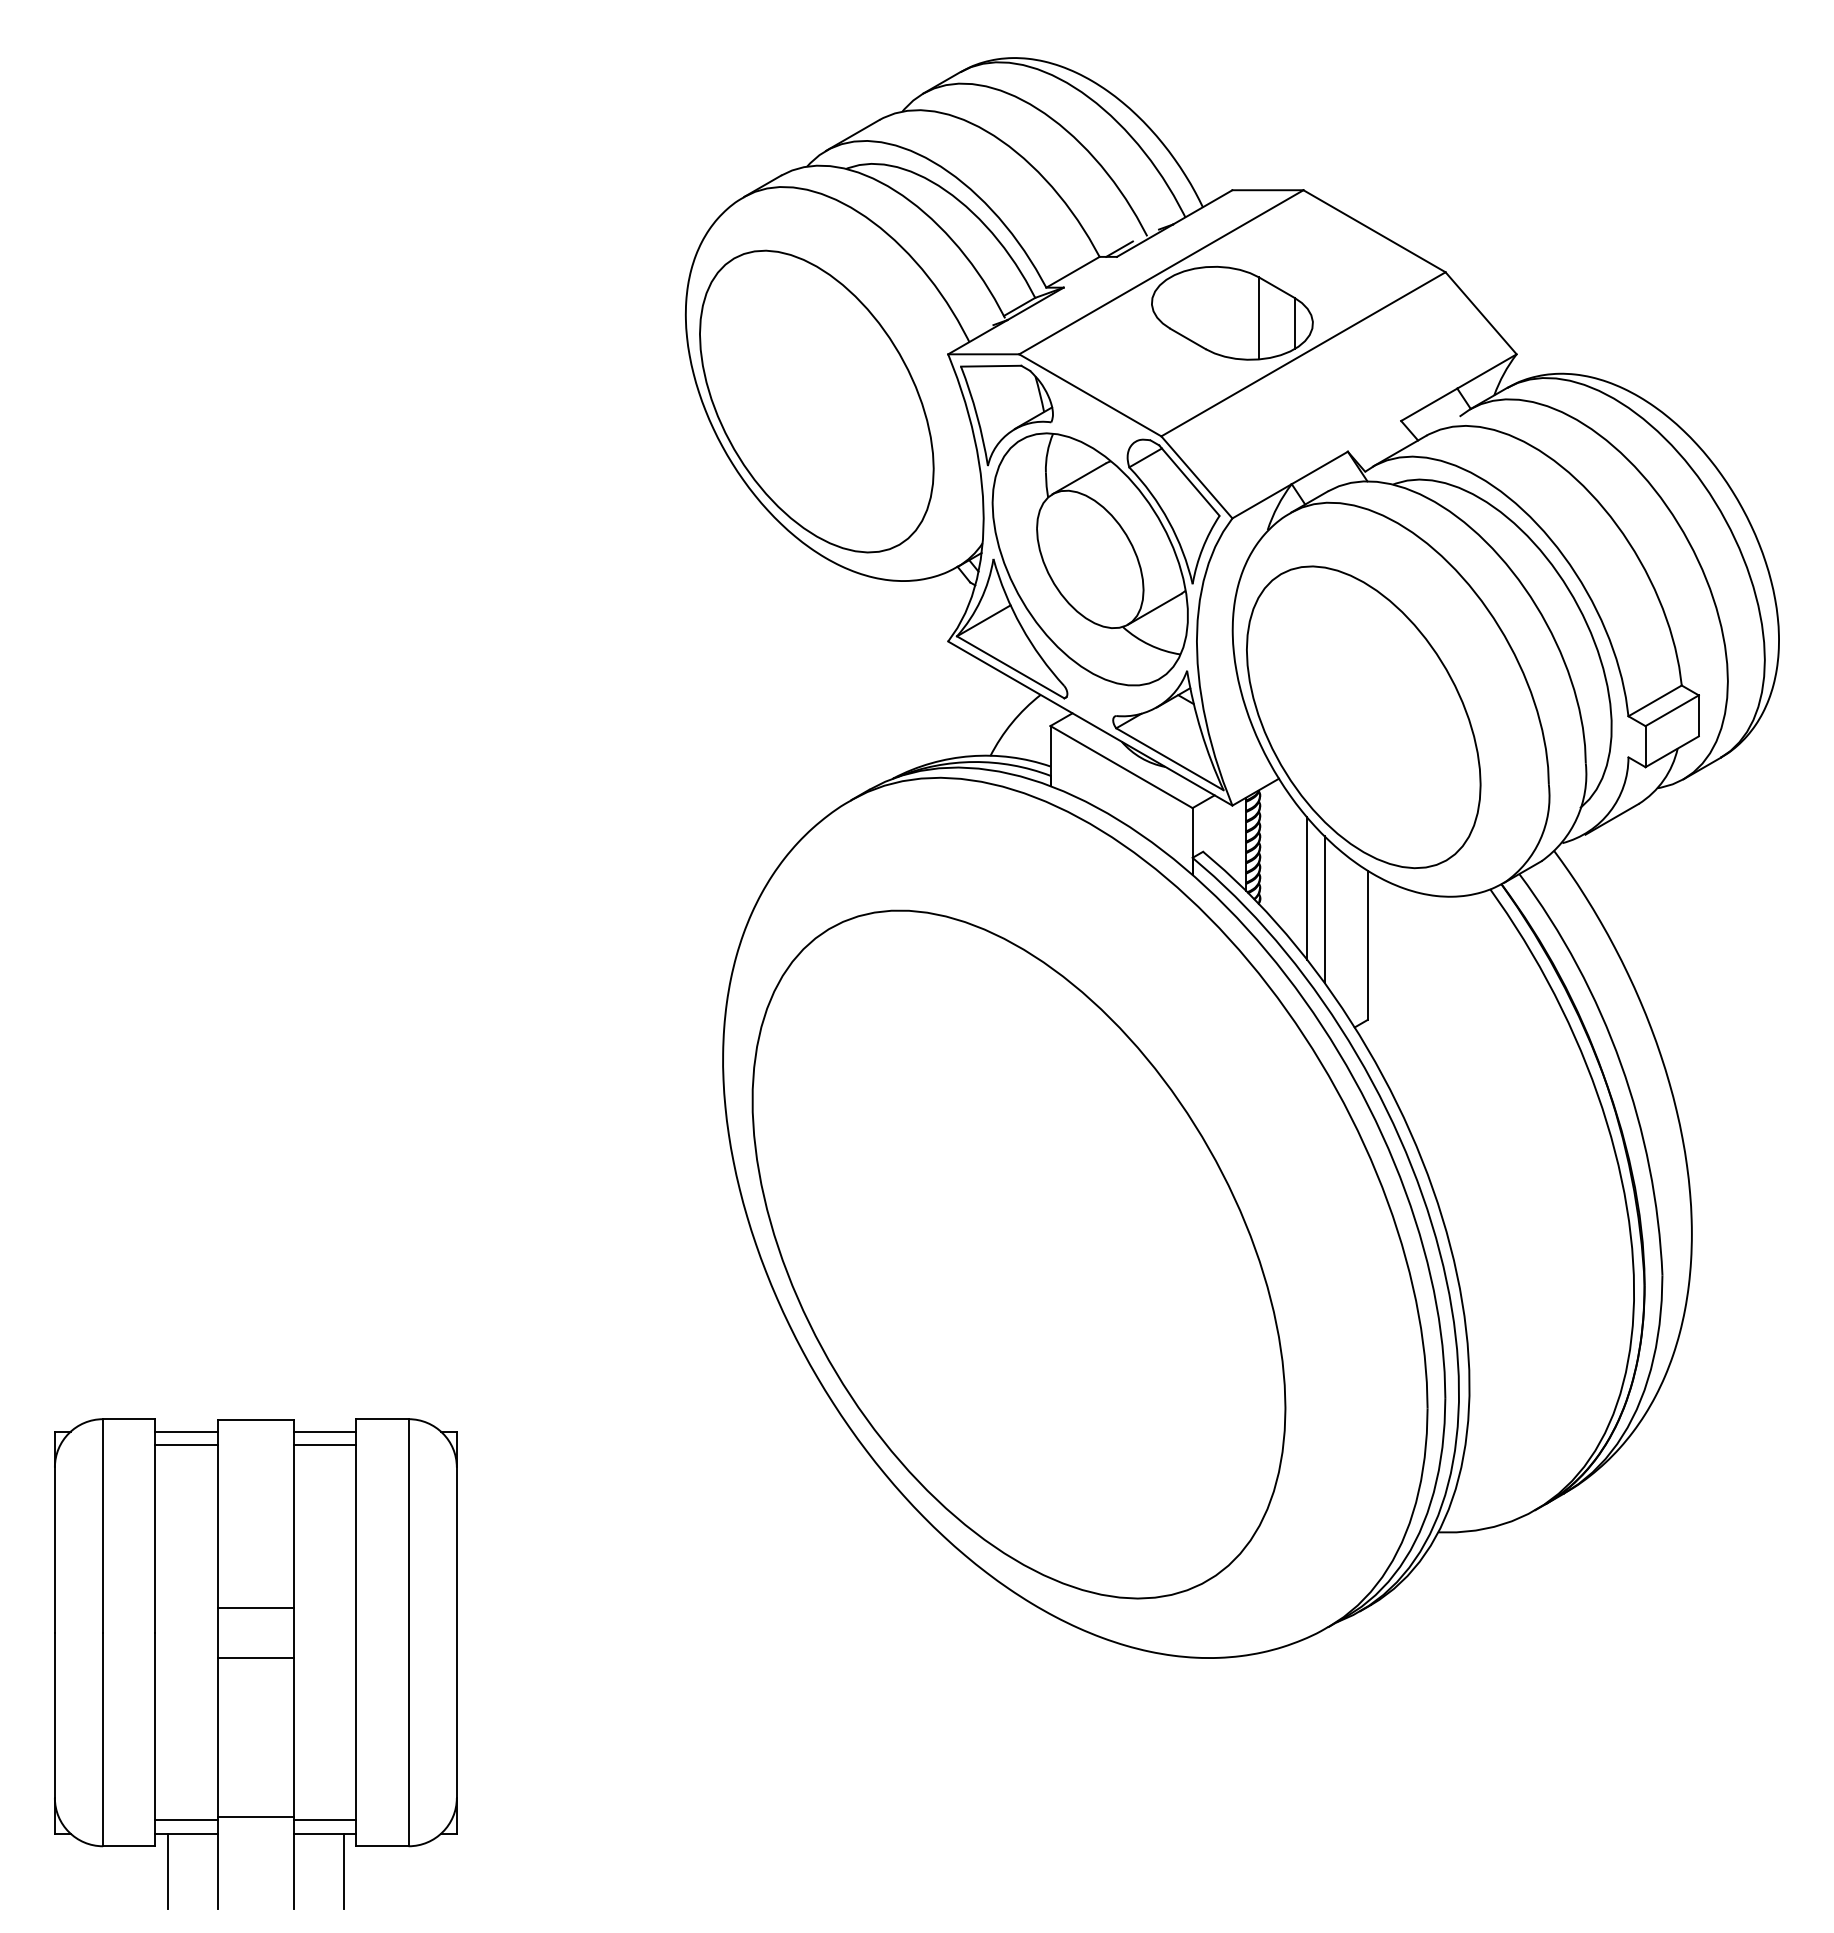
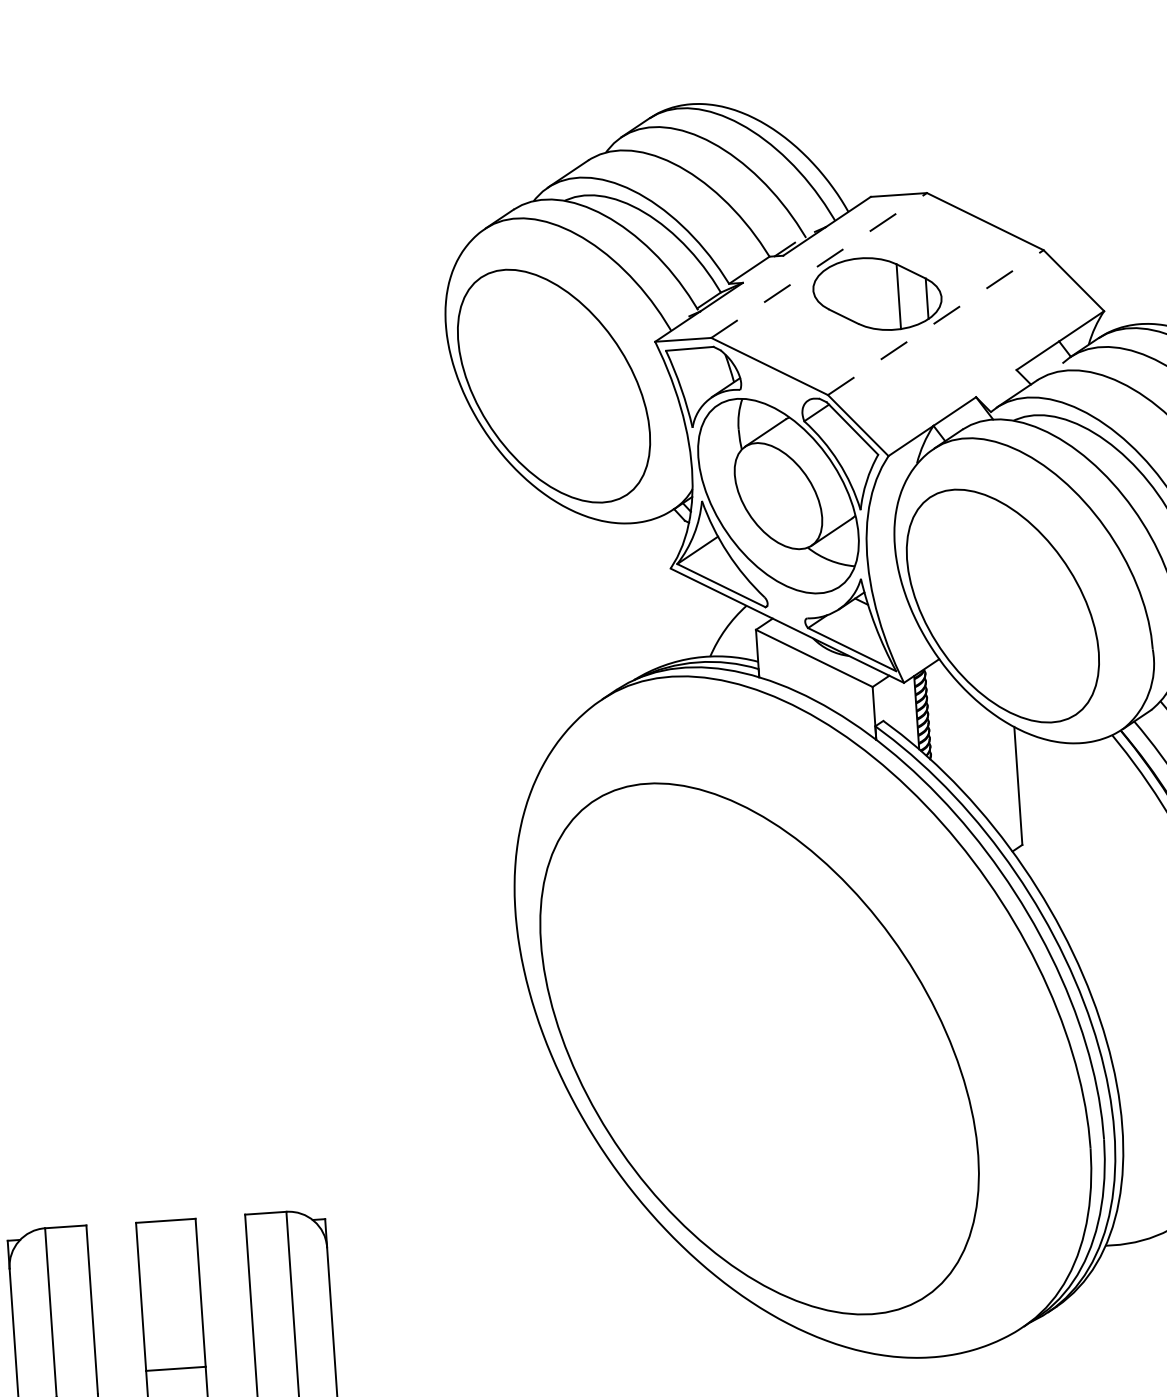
line: (1161, 272) -> (819, 265), solid -> dashed
line: (1303, 354) -> (935, 322), solid -> dashed
line: (1307, 888) -> (967, 744), removed
line: (1324, 909) -> (982, 759), removed
line: (186, 1431) -> (111, 1233), removed
line: (324, 1431) -> (220, 1226), removed
line: (186, 1445) -> (112, 1244), removed
line: (324, 1445) -> (221, 1237), removed

